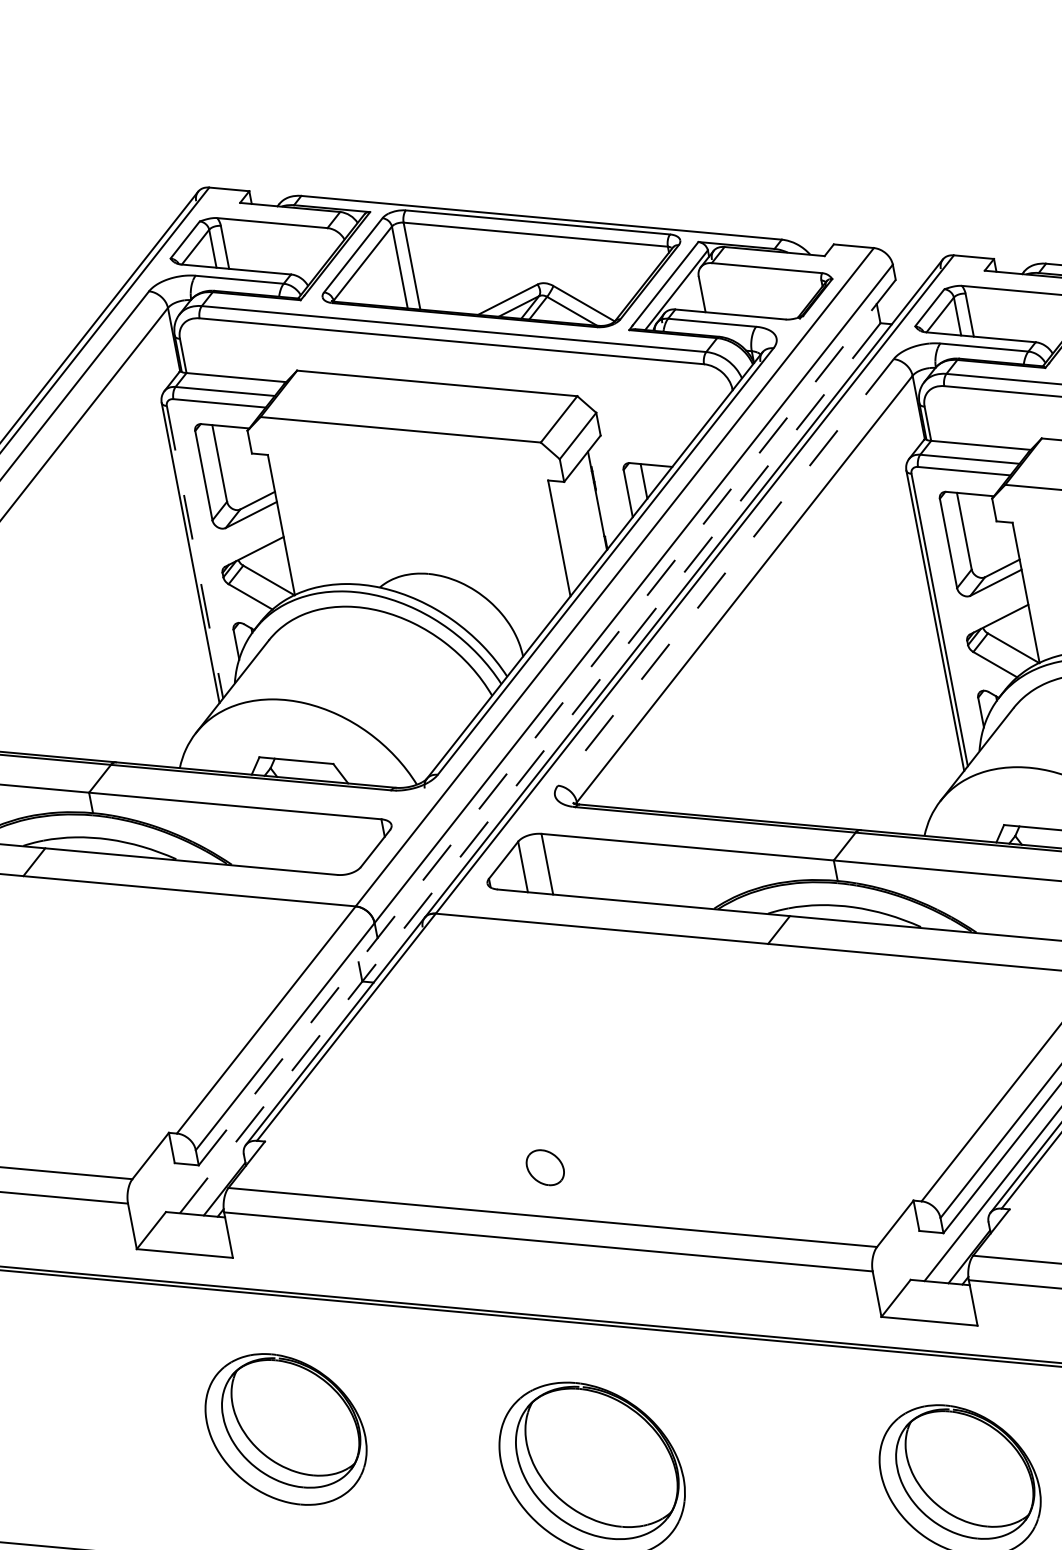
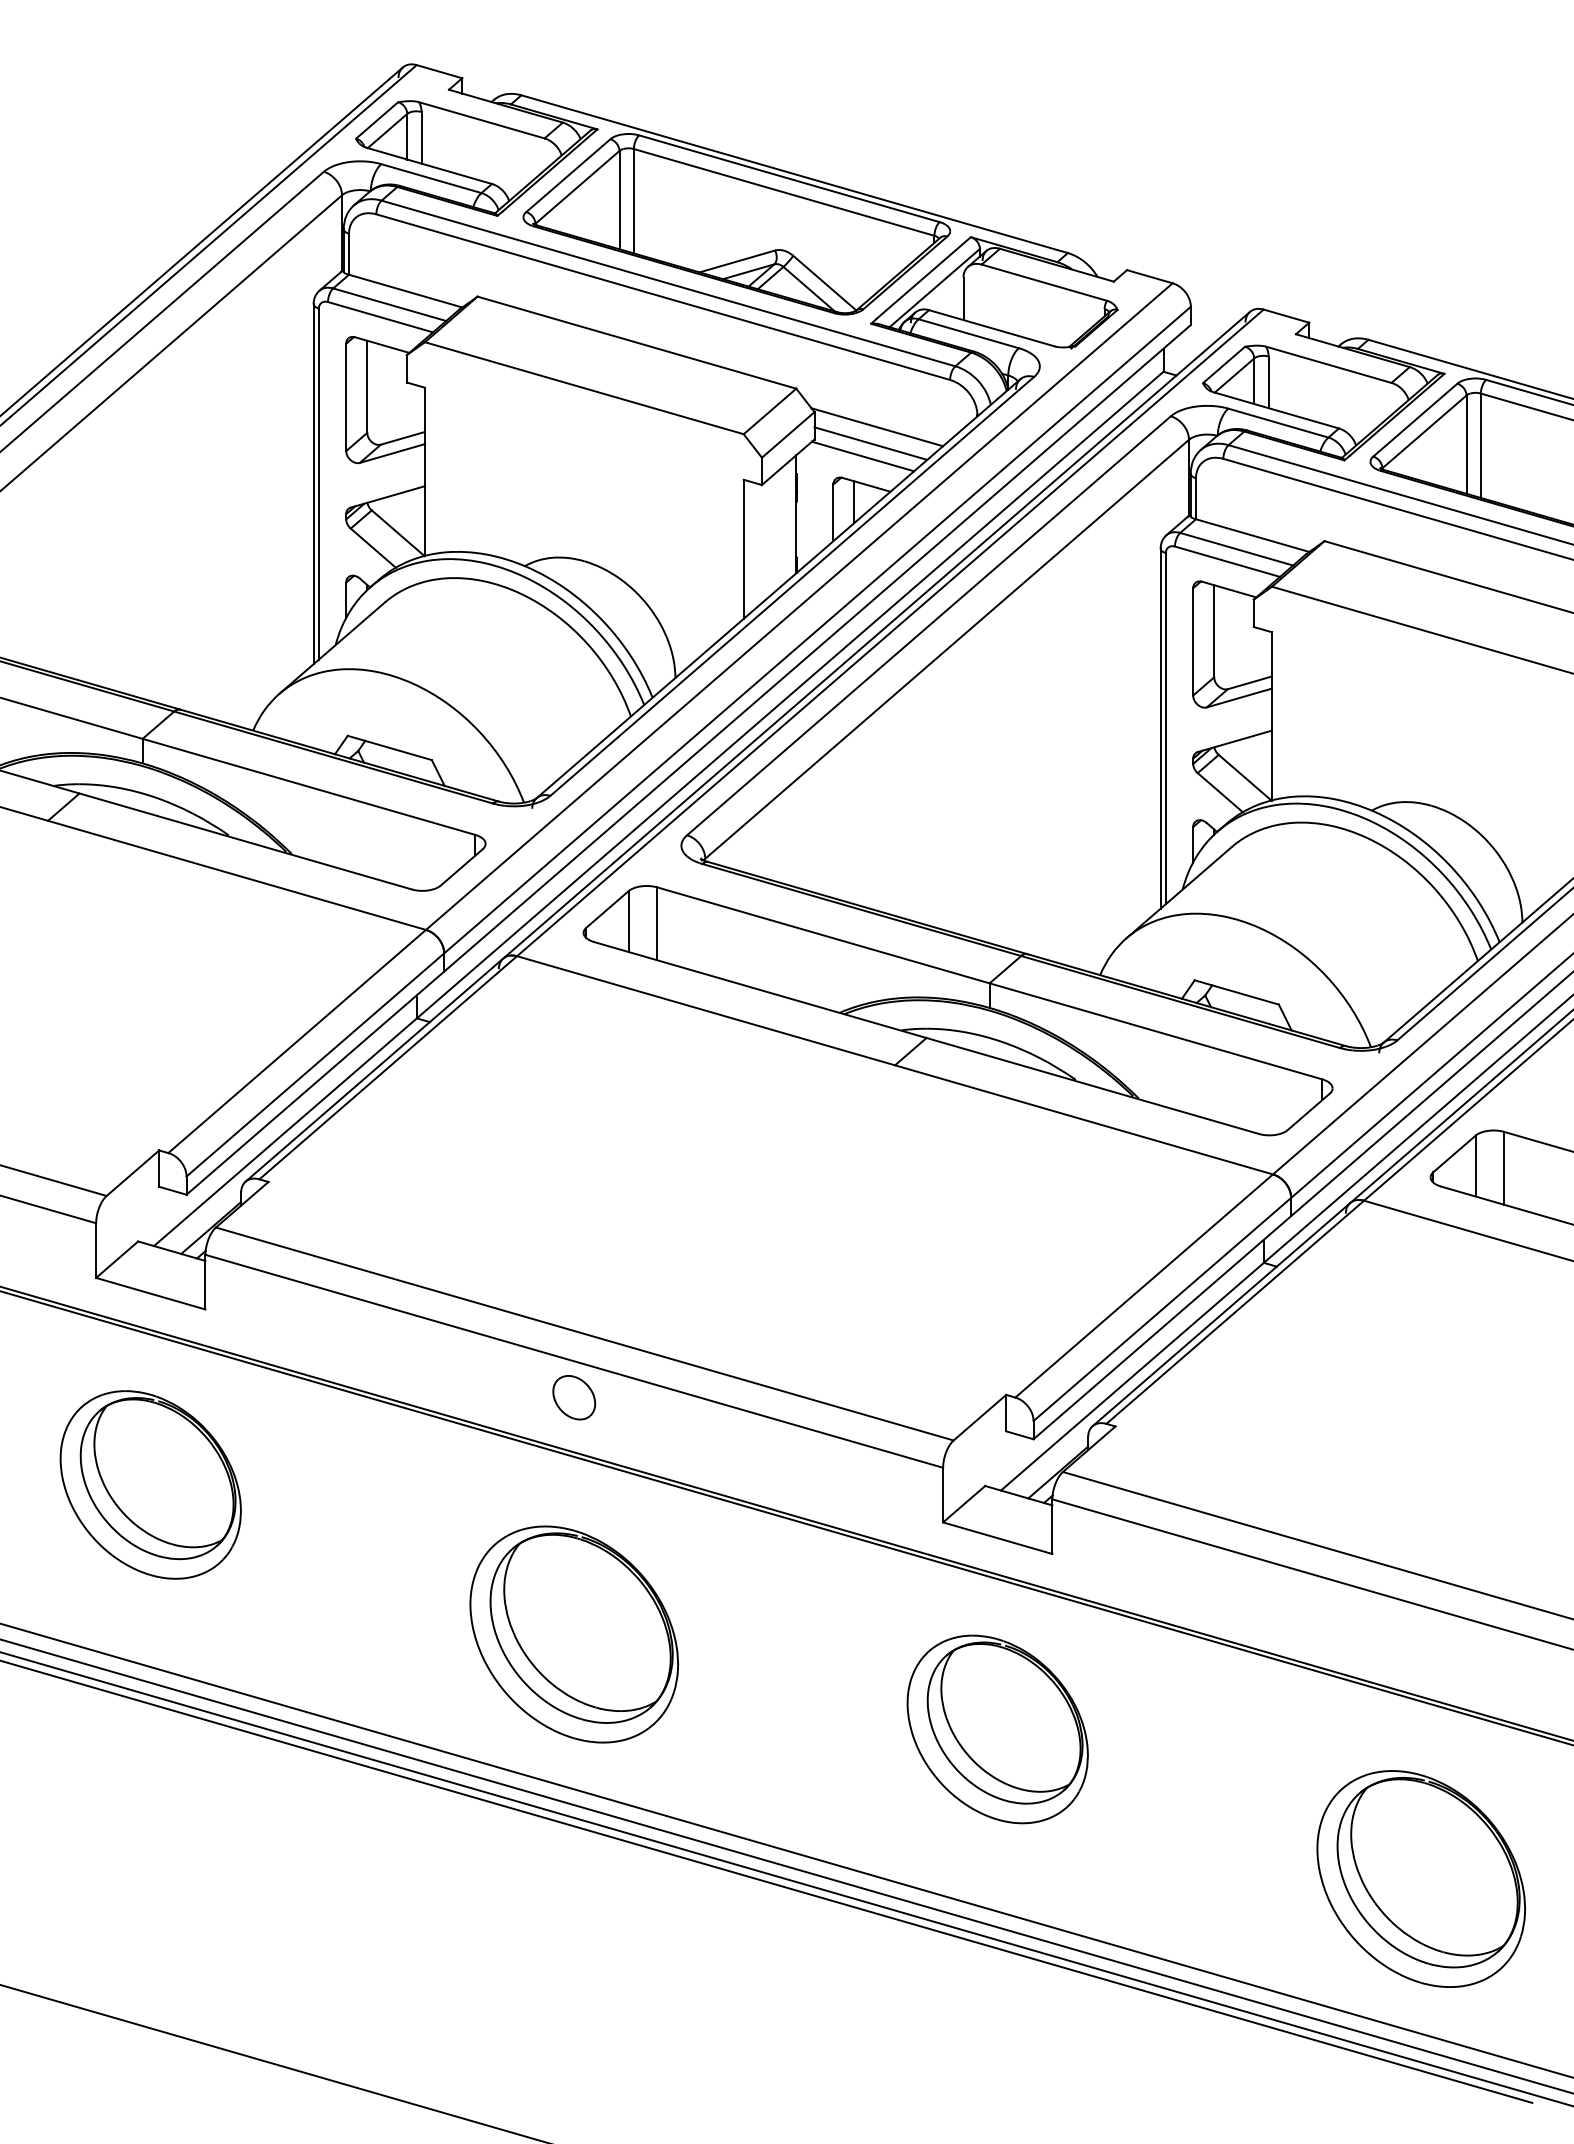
line: (651, 415) -> (877, 427), added
line: (647, 429) -> (870, 443), added
line: (643, 442) -> (862, 456), added
line: (194, 552) -> (318, 484), dashed -> solid
line: (725, 572) -> (928, 625), dashed -> solid
line: (547, 722) -> (689, 759), dashed -> solid
line: (529, 767) -> (658, 808), dashed -> solid
part: (545, 1167) -> (574, 1397), moved
part: (285, 1429) -> (150, 1484), moved

